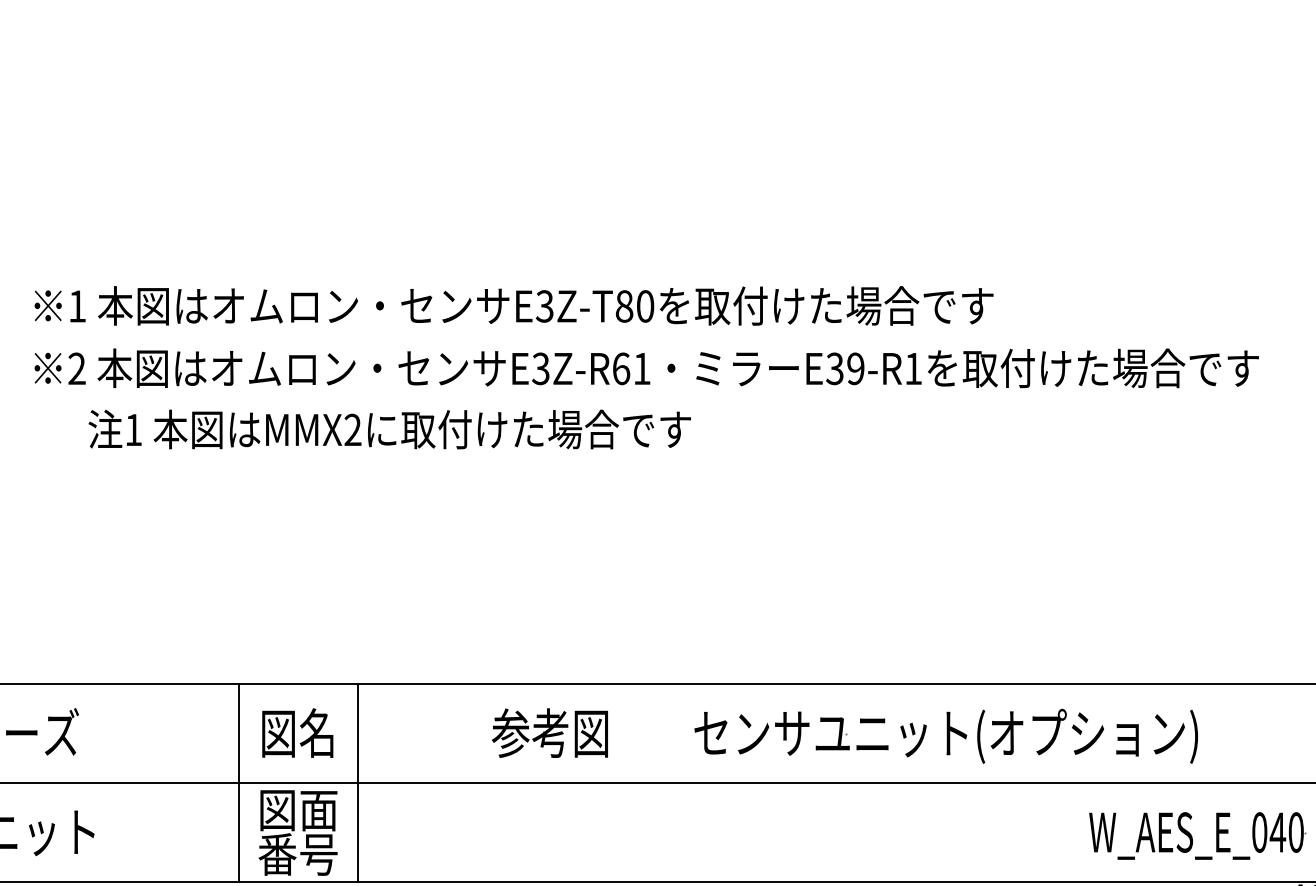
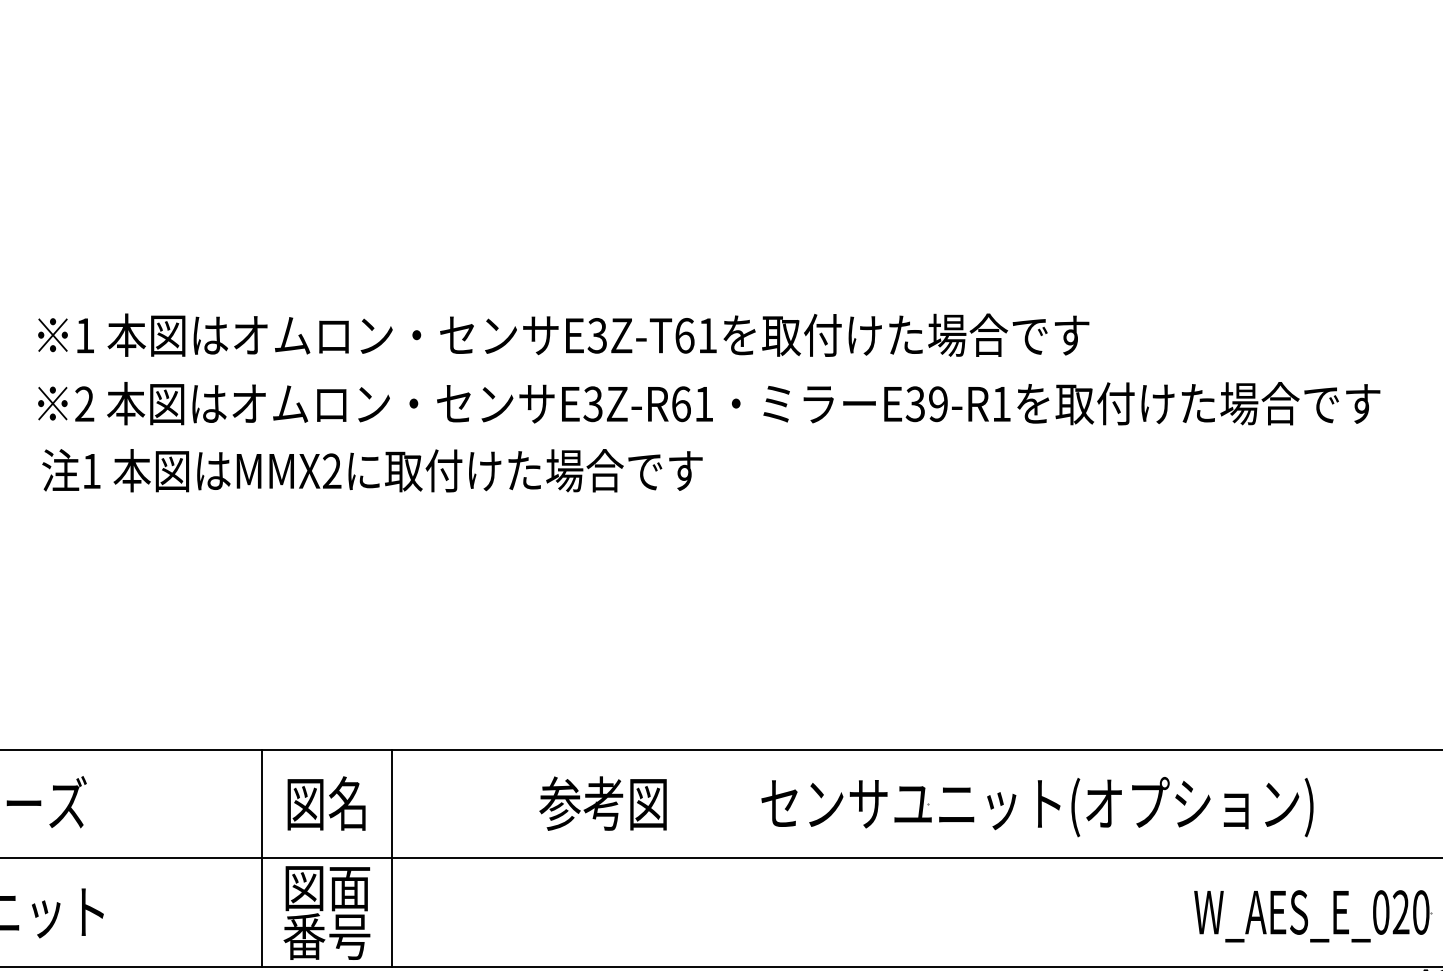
text: (635, 306) -> (696, 335), E3Z-T80 -> E3Z-T61
text: (389, 429) -> (372, 470), moved
text: (1278, 832) -> (1401, 912), W_AES_E_040 -> W_AES_E_020

